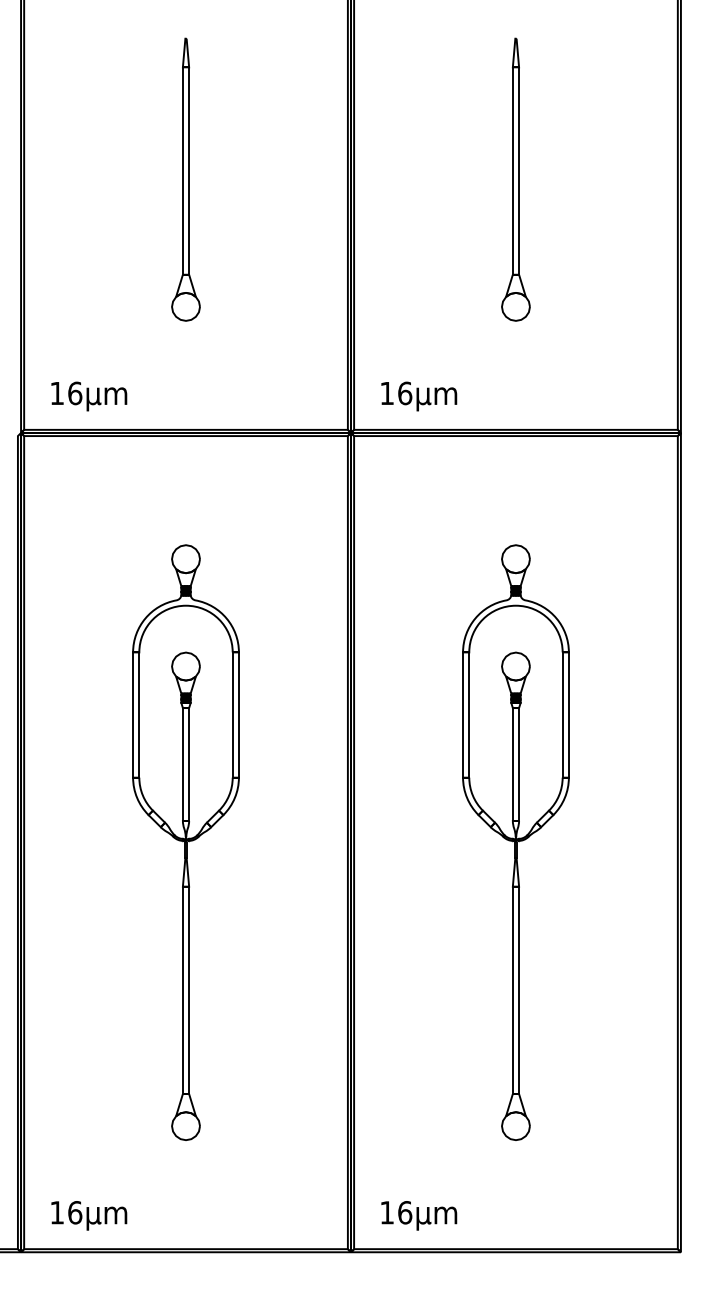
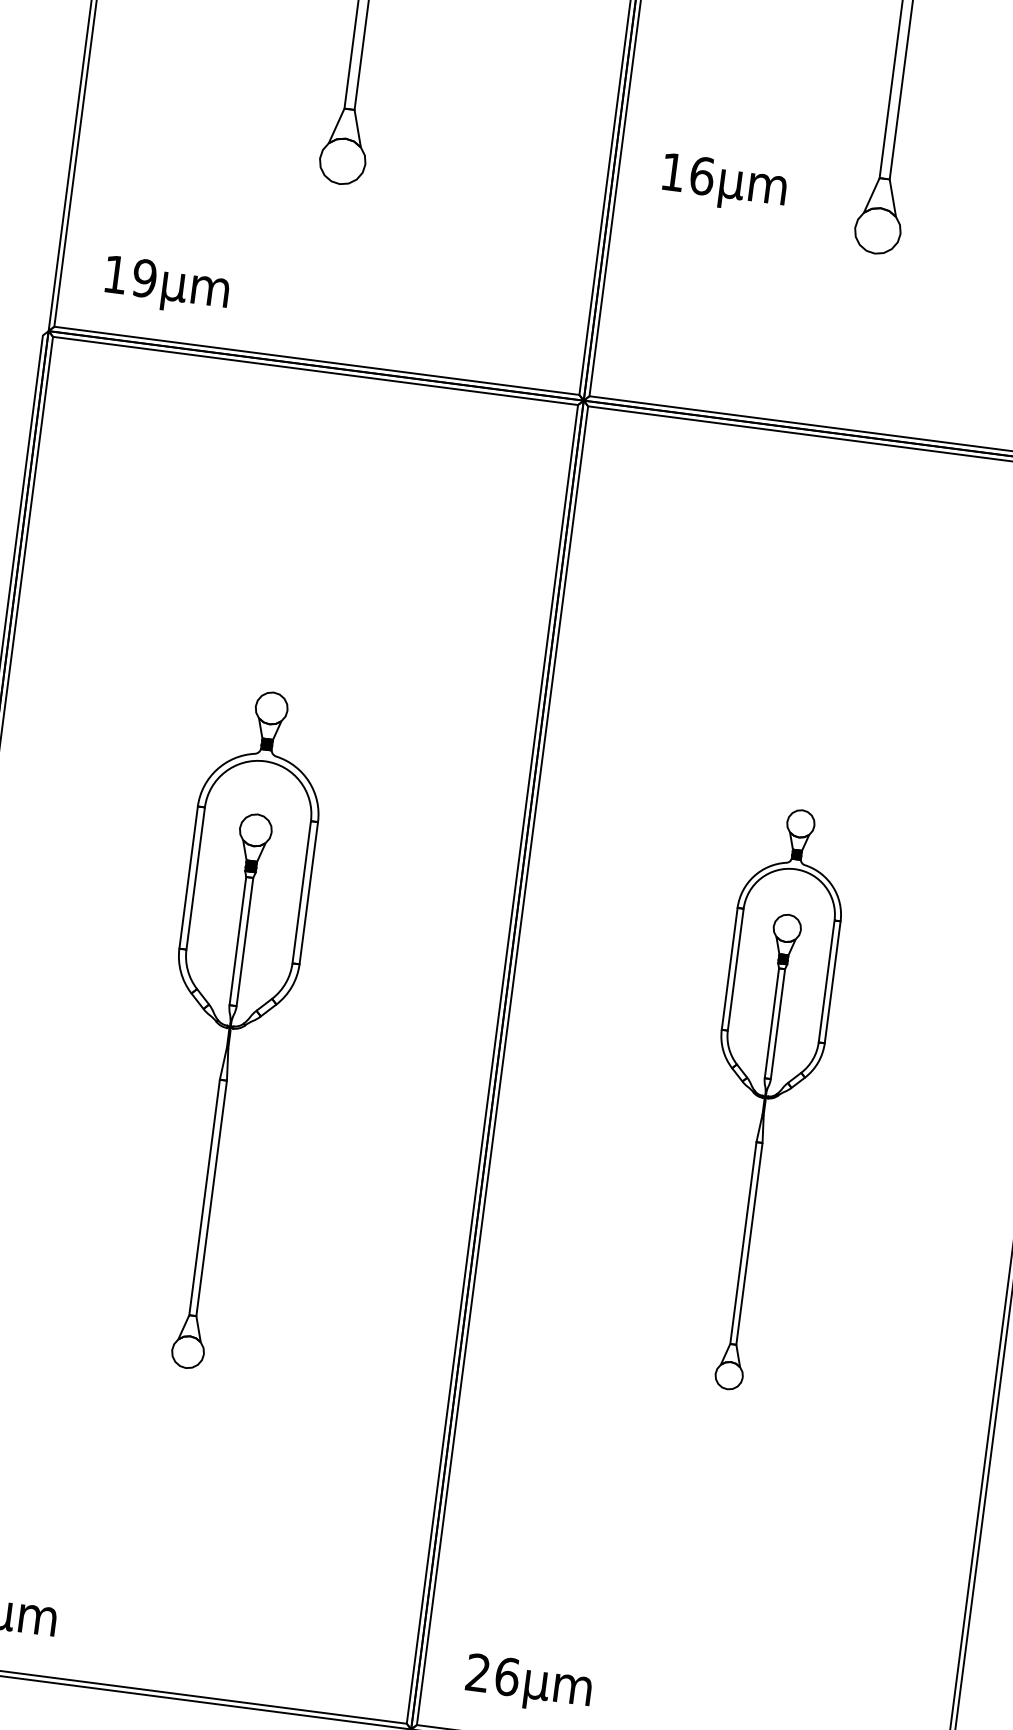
text: (75, 393) -> (145, 278), 16µm -> 19µm
text: (419, 396) -> (724, 184), moved
part: (185, 842) -> (229, 1029), size x0.7
part: (515, 842) -> (764, 1099), size x0.6
text: (386, 1212) -> (477, 1672), 16µm -> 26µm

